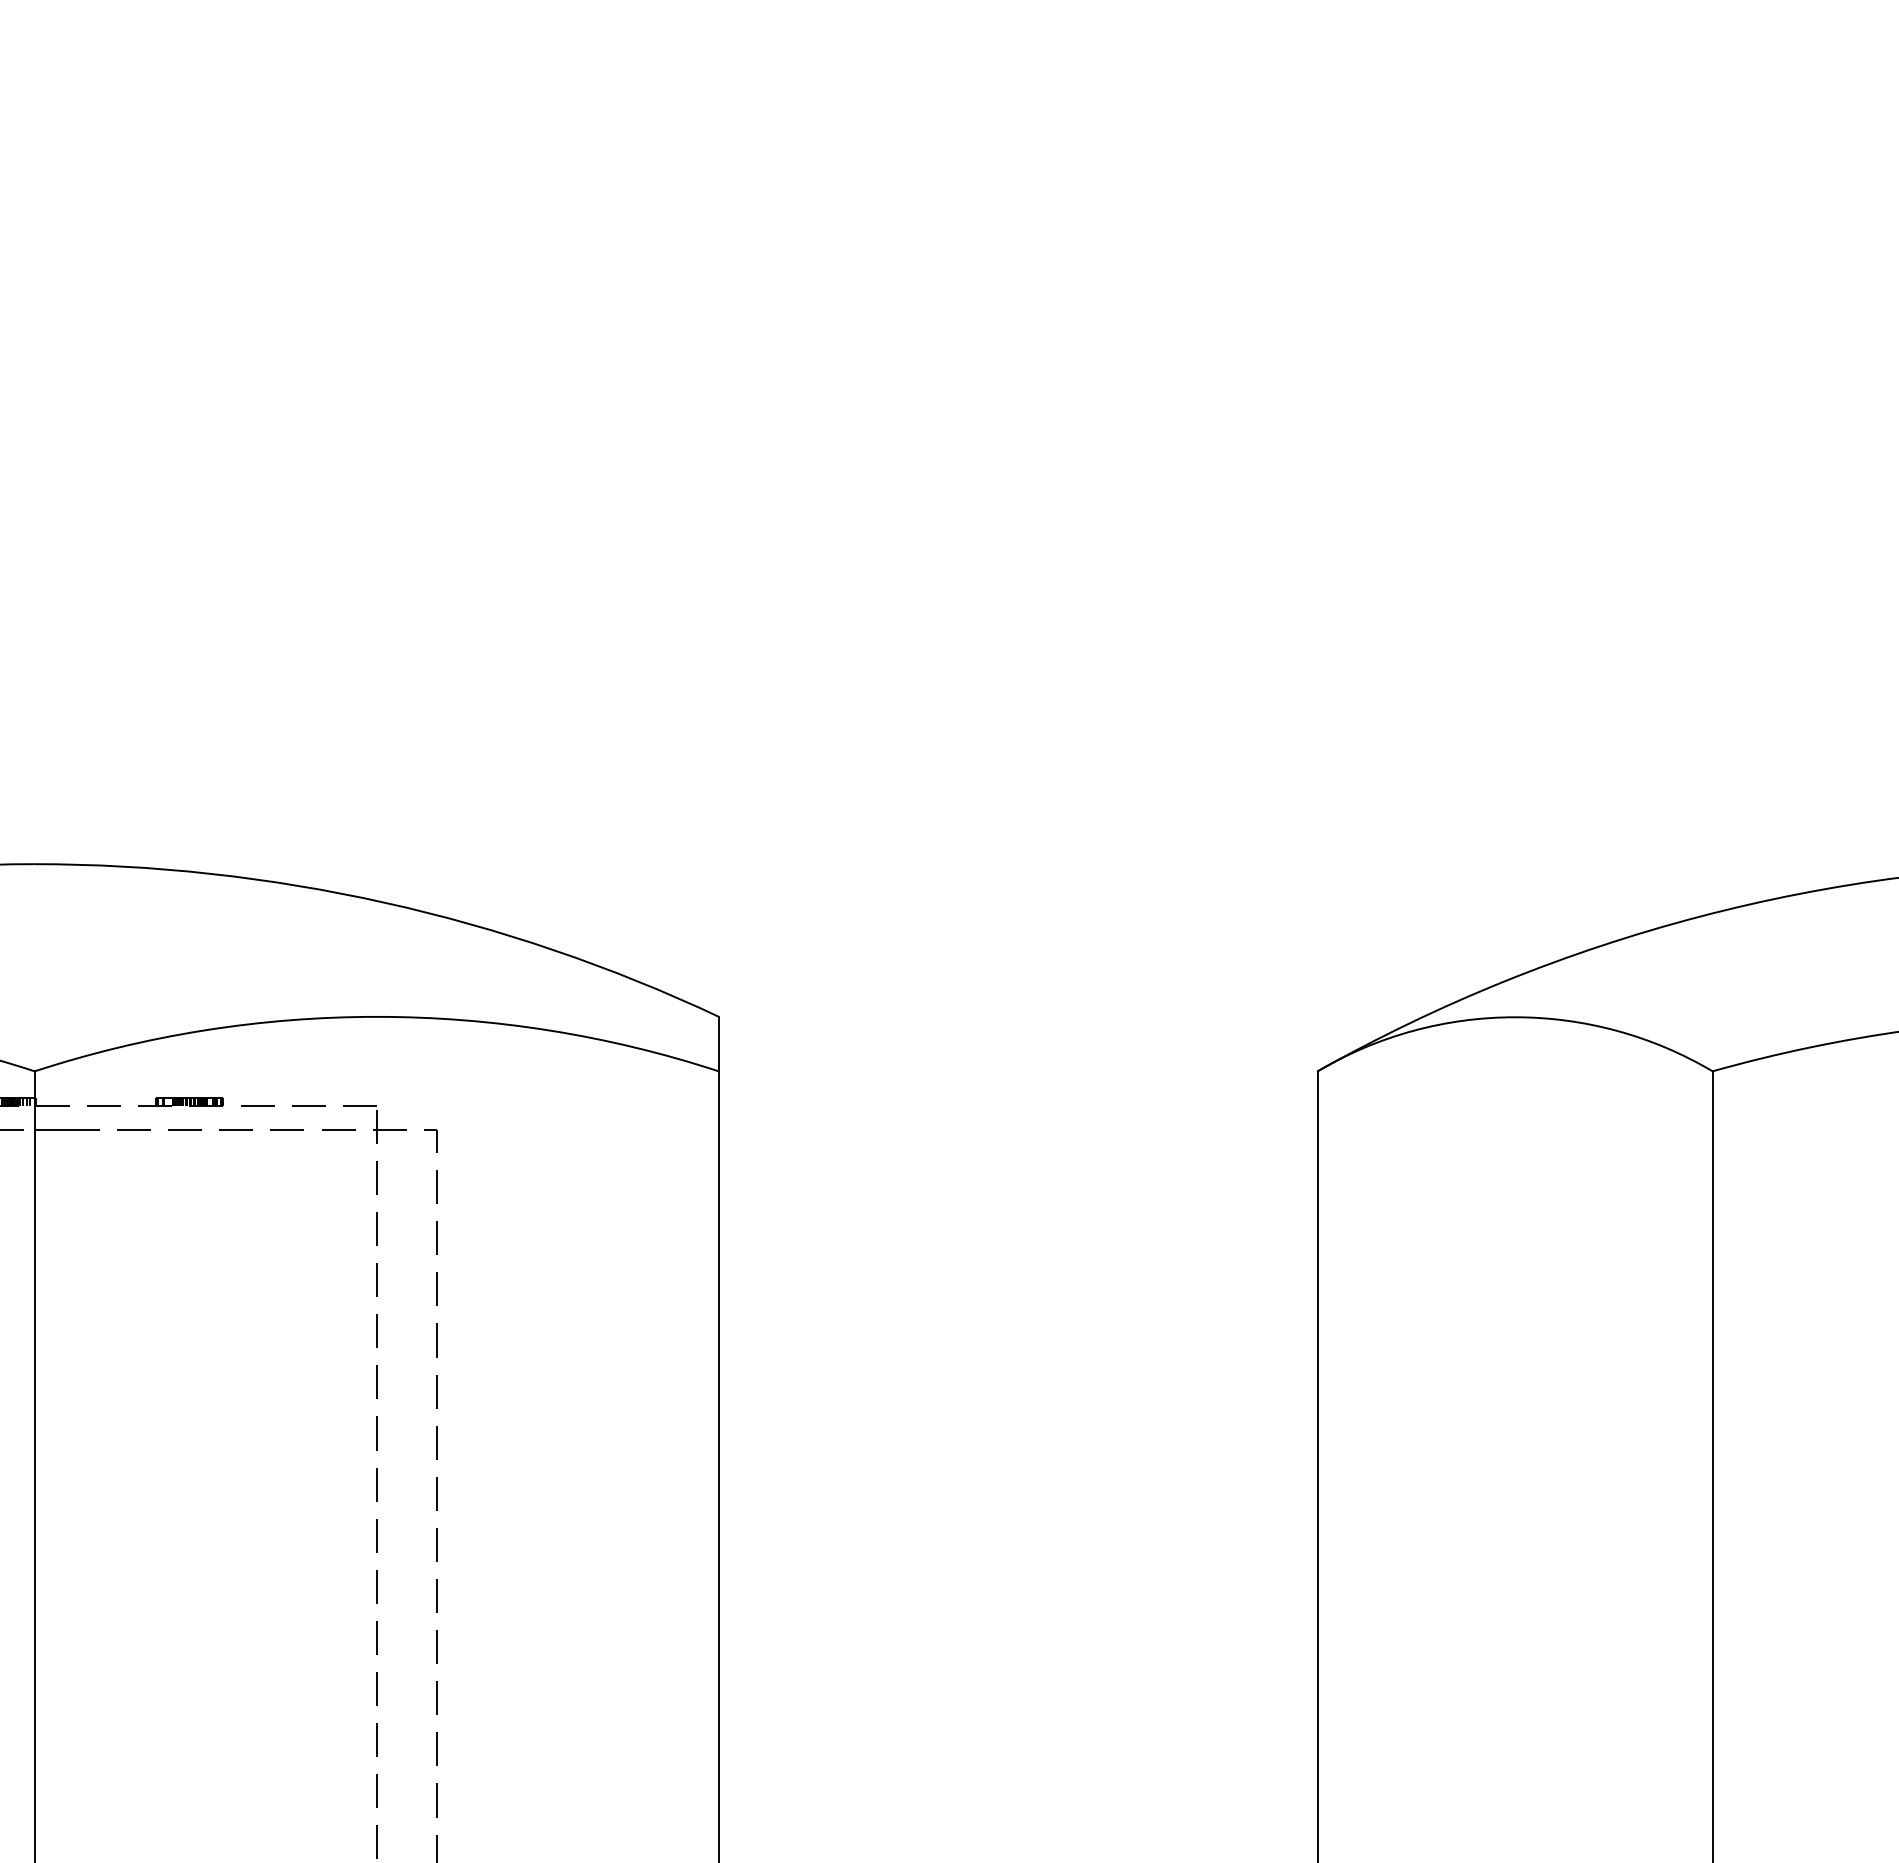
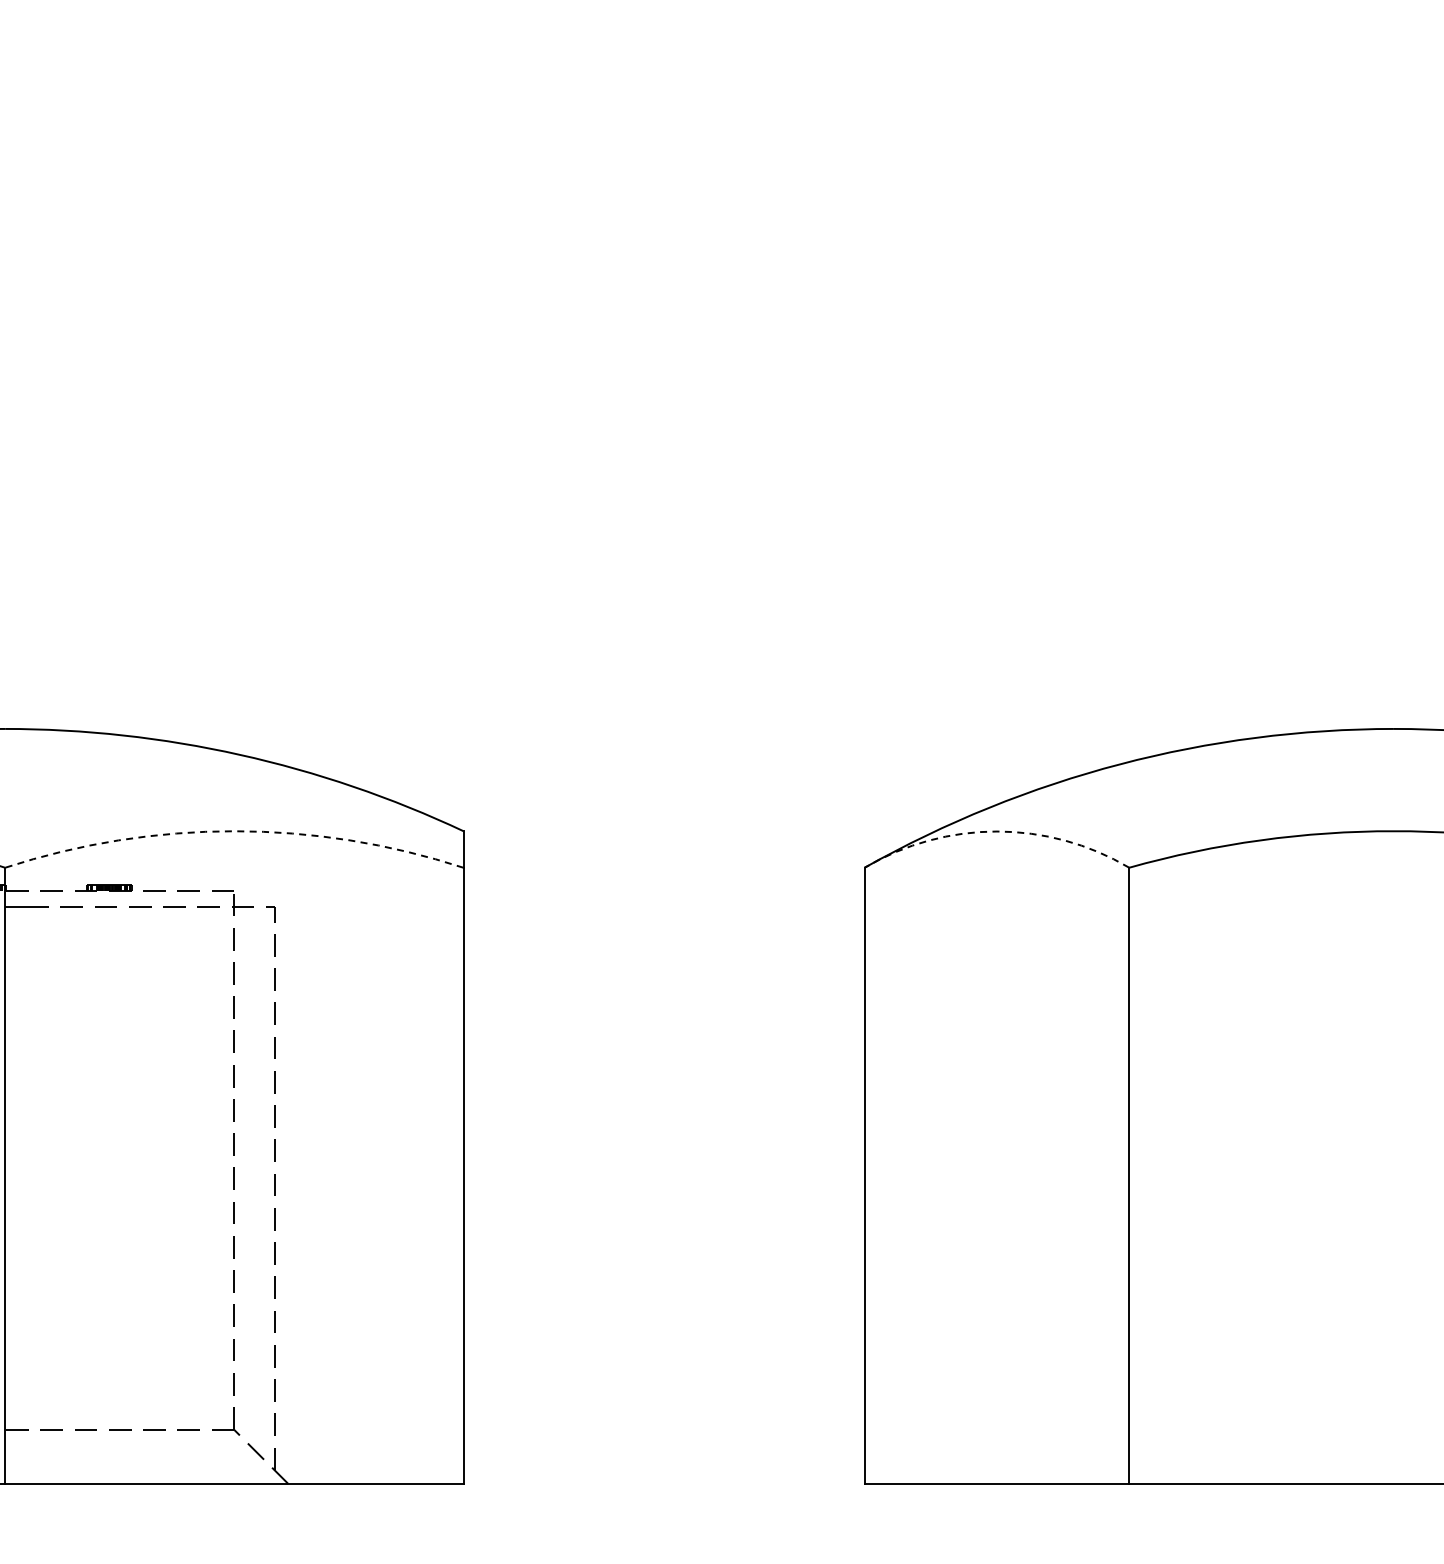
arc: (377, 1017) -> (234, 831), solid -> dashed
arc: (1514, 1017) -> (996, 831), solid -> dashed

